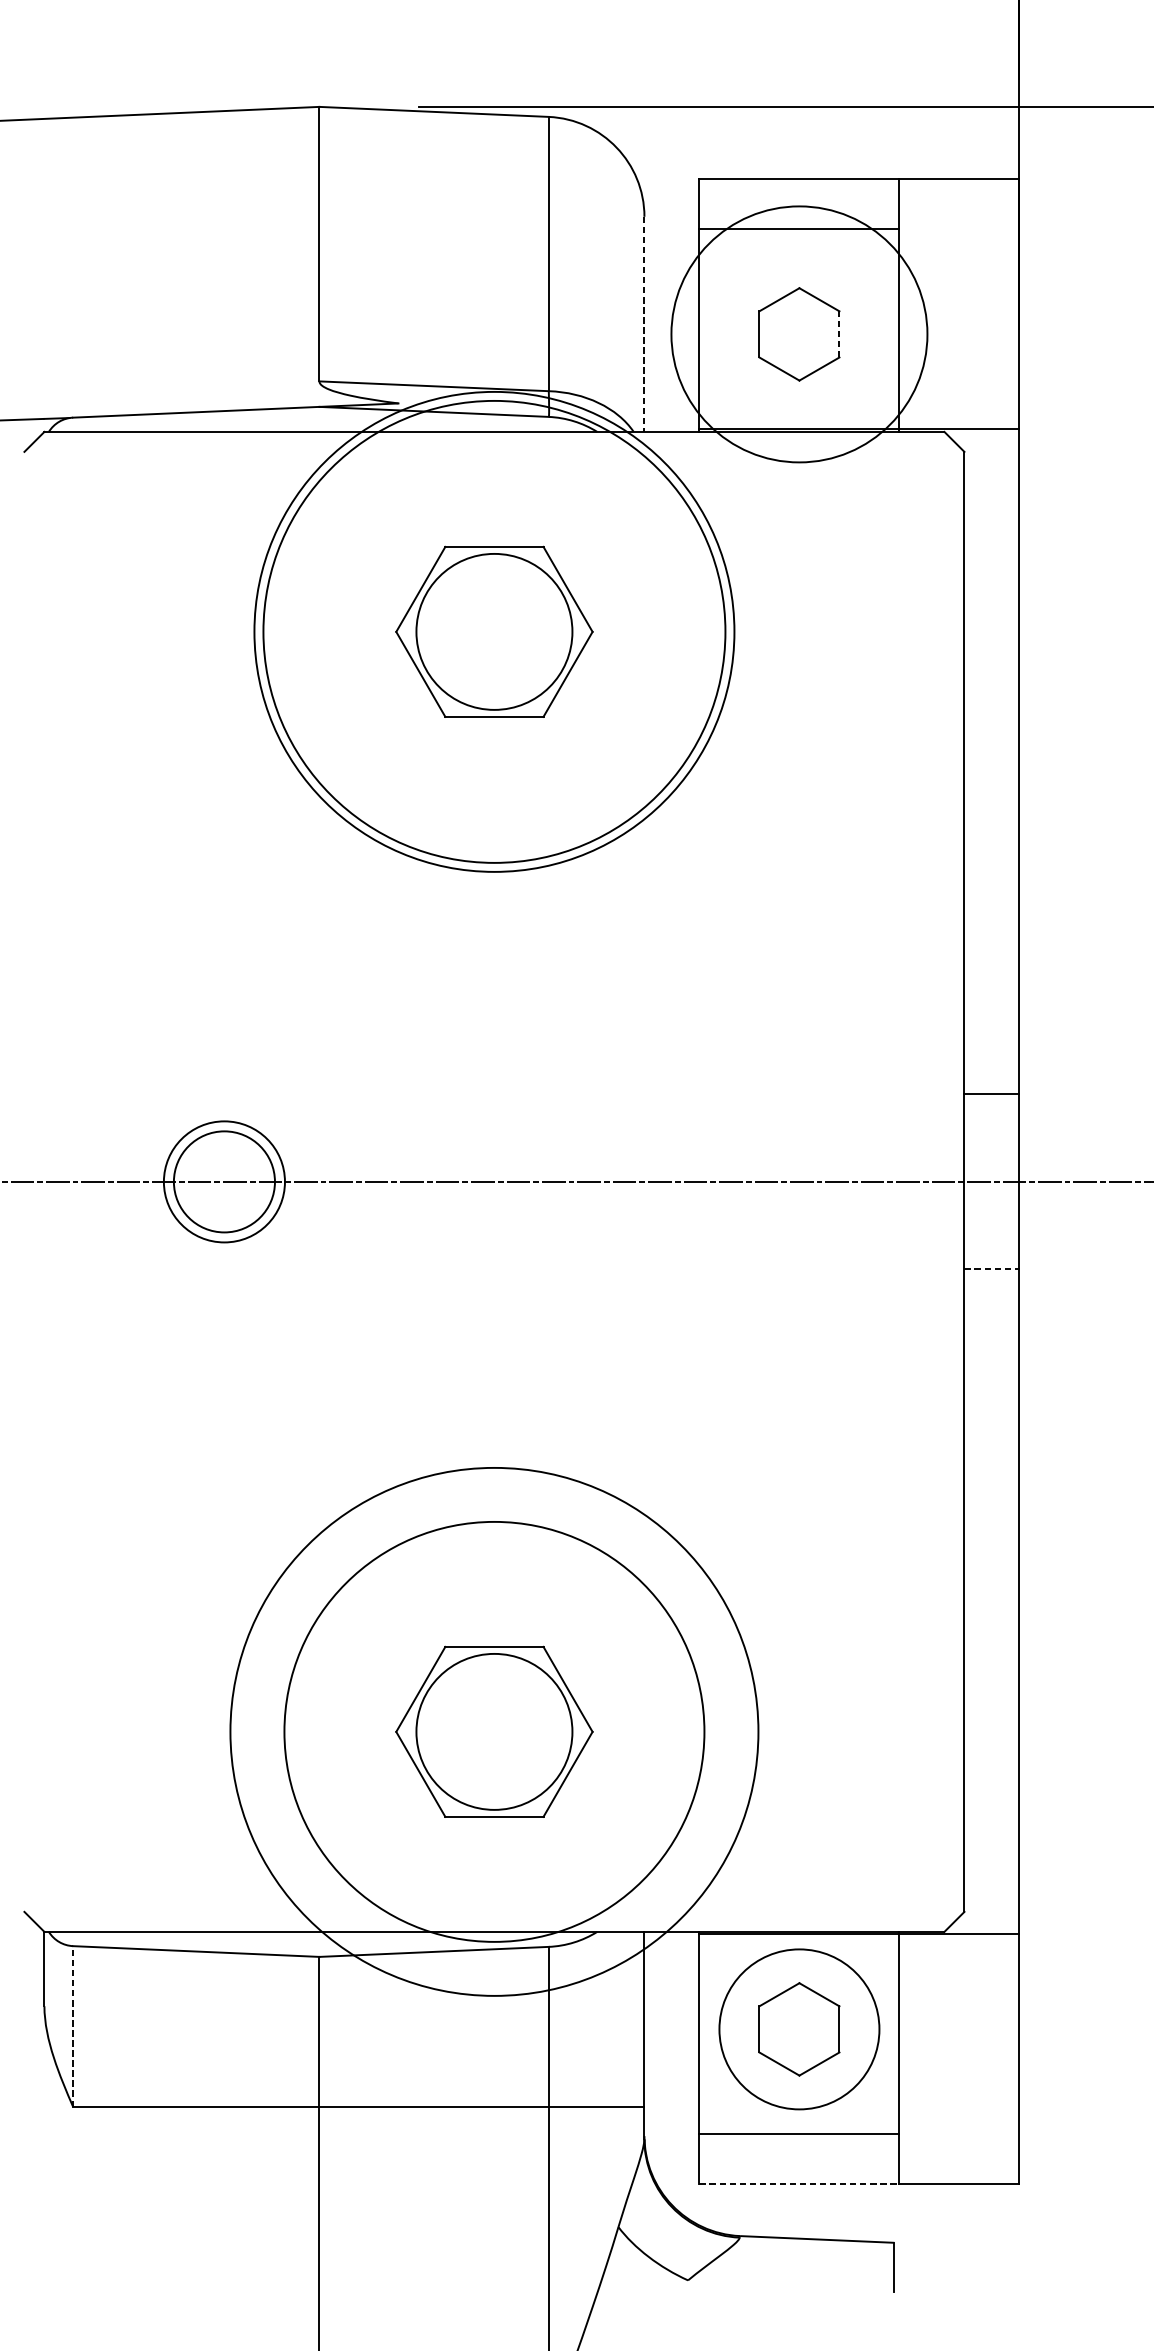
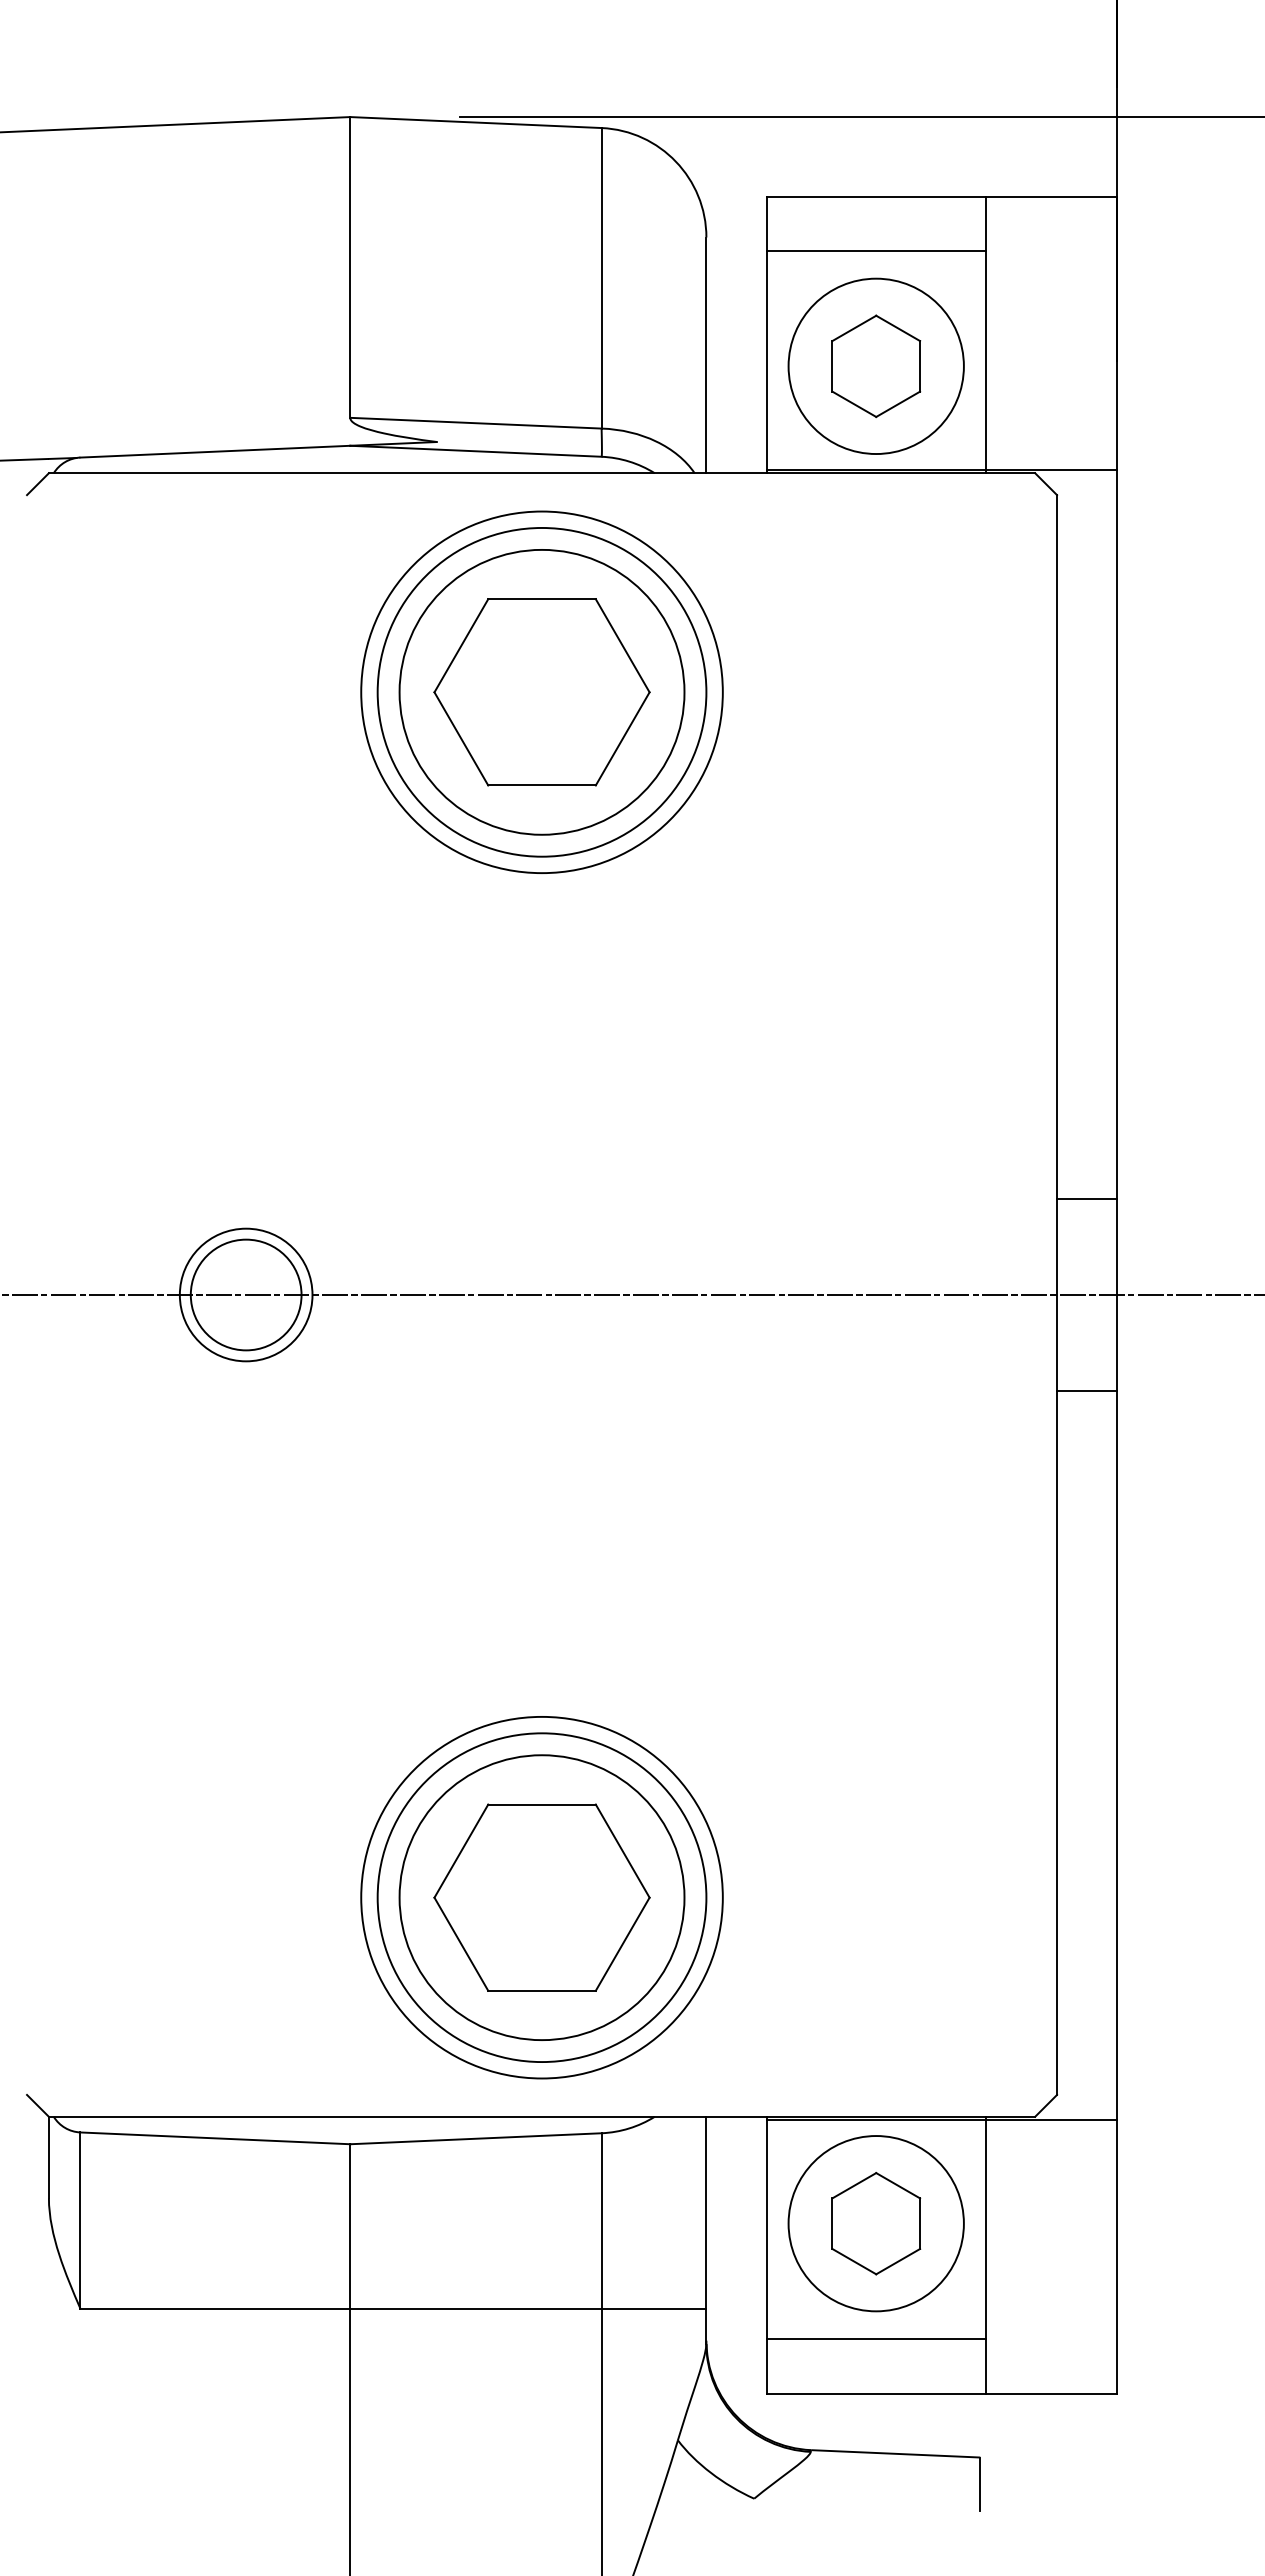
line: (644, 324) -> (706, 355), dashed -> solid
line: (839, 333) -> (920, 365), dashed -> solid
circle: (798, 334) -> (875, 366), size x0.62
circle: (493, 631) -> (541, 691), size x0.62
circle: (493, 631) -> (541, 691), size x1.67
circle: (493, 632) -> (541, 692), size x0.71
line: (992, 1269) -> (1087, 1390), dashed -> solid
circle: (493, 1731) -> (541, 1897), size x0.62
circle: (493, 1731) -> (541, 1897), size x0.71
circle: (493, 1731) -> (541, 1897), size x1.67
line: (73, 2026) -> (80, 2220), dashed -> solid
line: (799, 2184) -> (876, 2393), dashed -> solid

